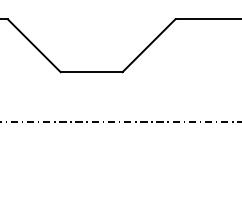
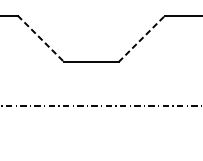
line: (149, 45) -> (142, 38), solid -> dashed
line: (34, 46) -> (41, 39), solid -> dashed

